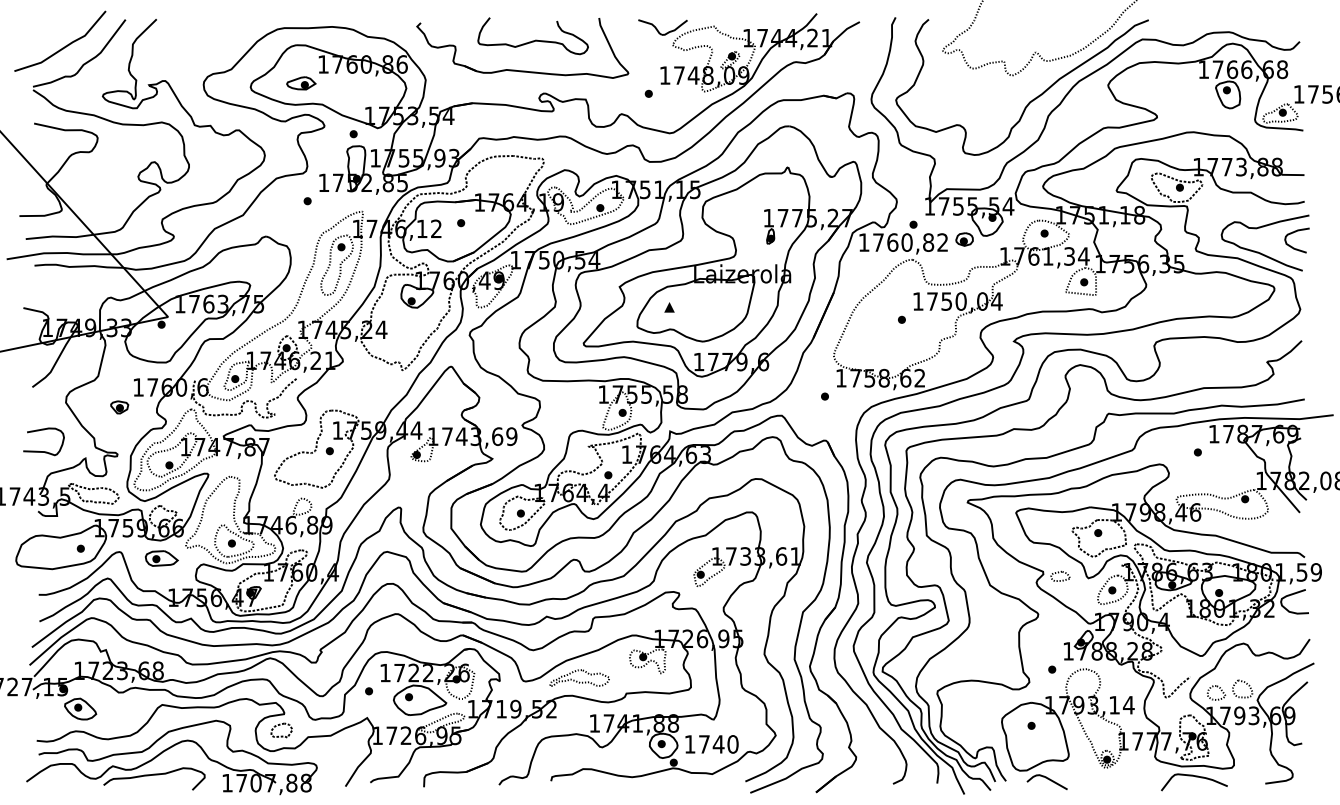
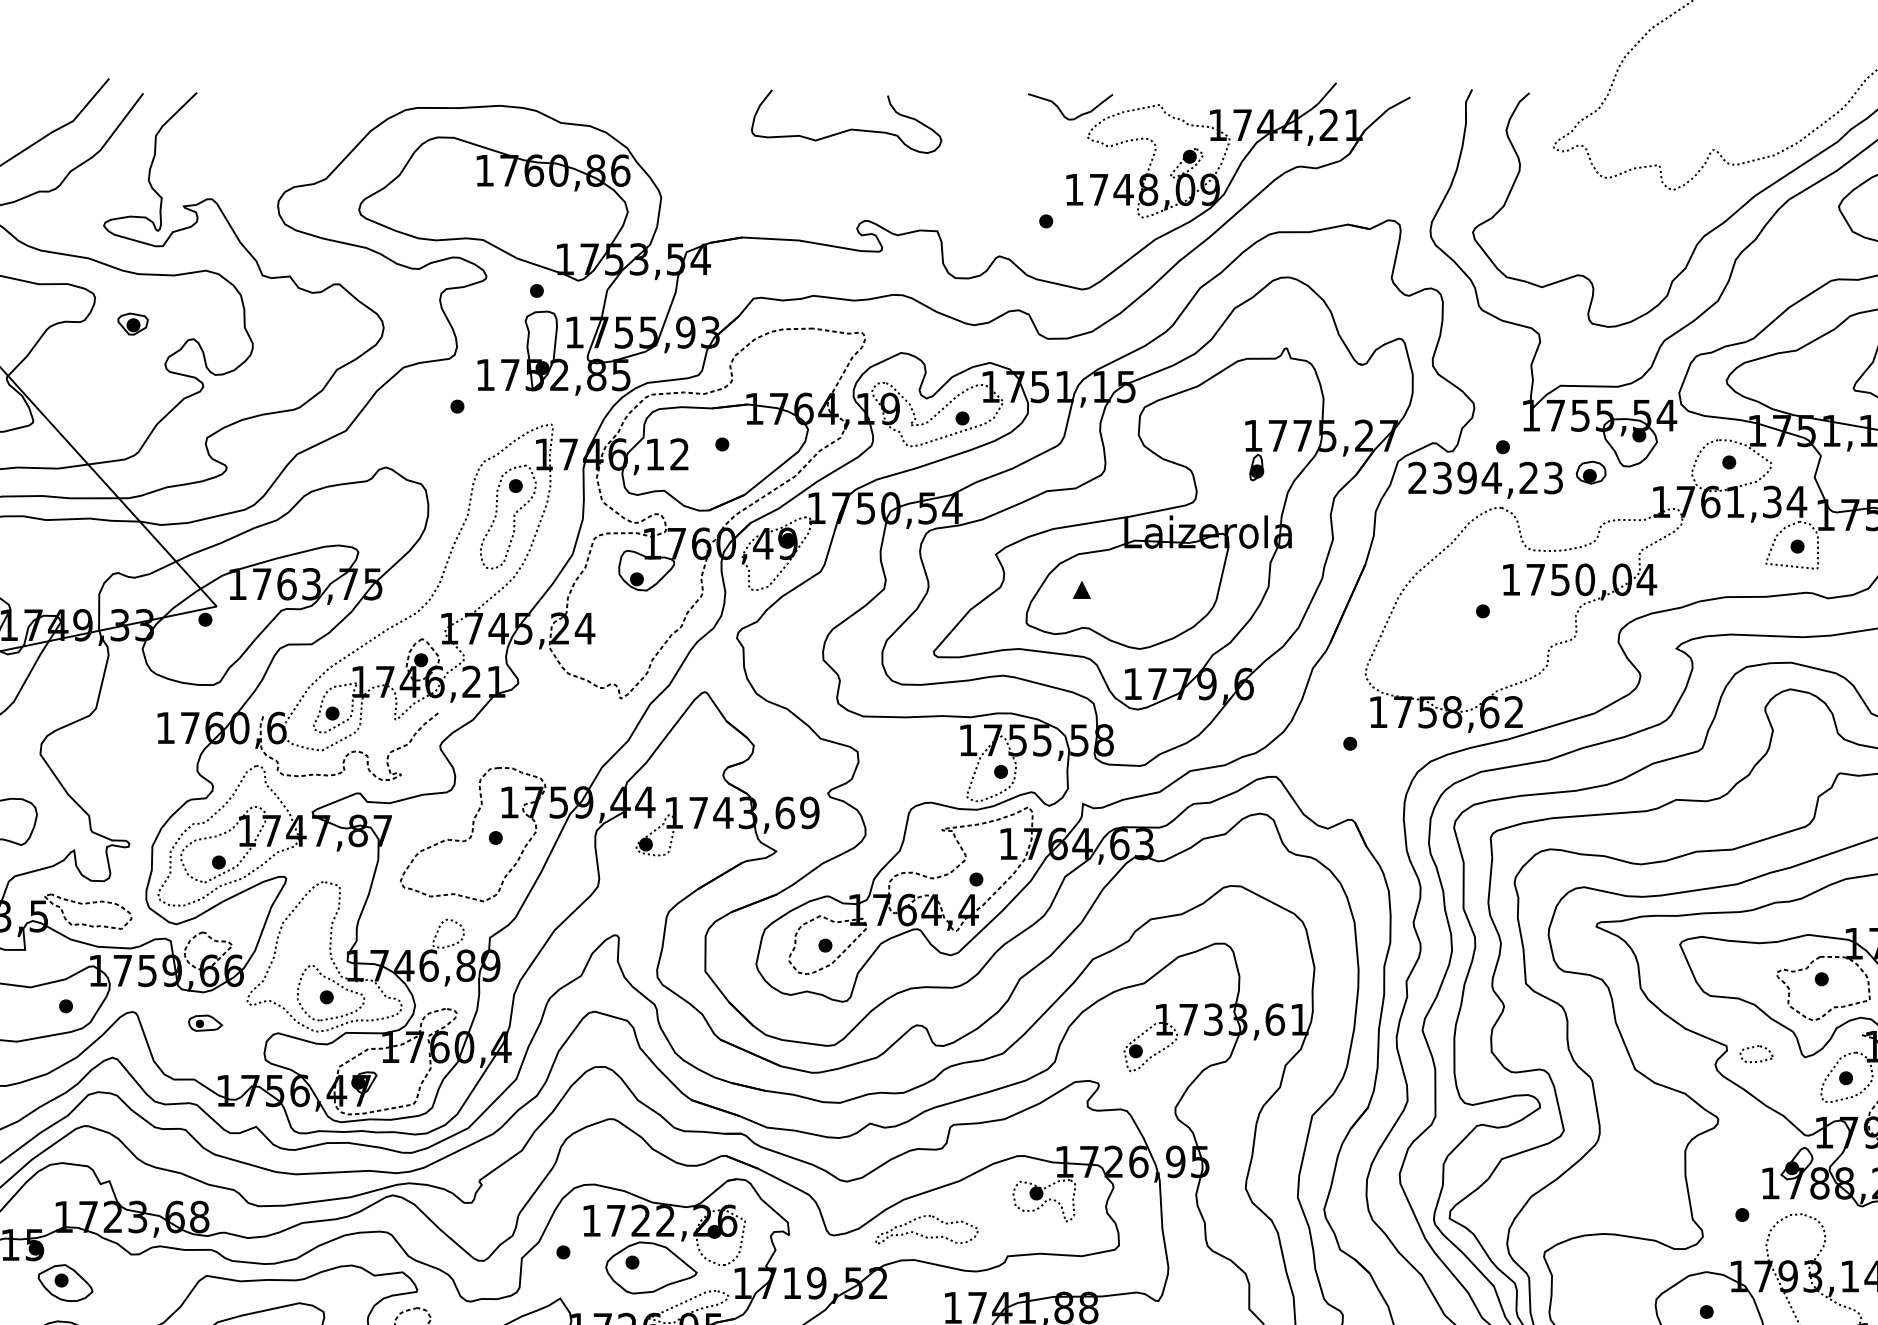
part: (522, 70) -> (828, 181), removed
part: (301, 83) -> (446, 203), removed
text: (903, 242) -> (1485, 477), 1760,82 -> 2394,23
part: (119, 407) -> (132, 324), moved
part: (161, 558) -> (205, 1023), size x0.6

